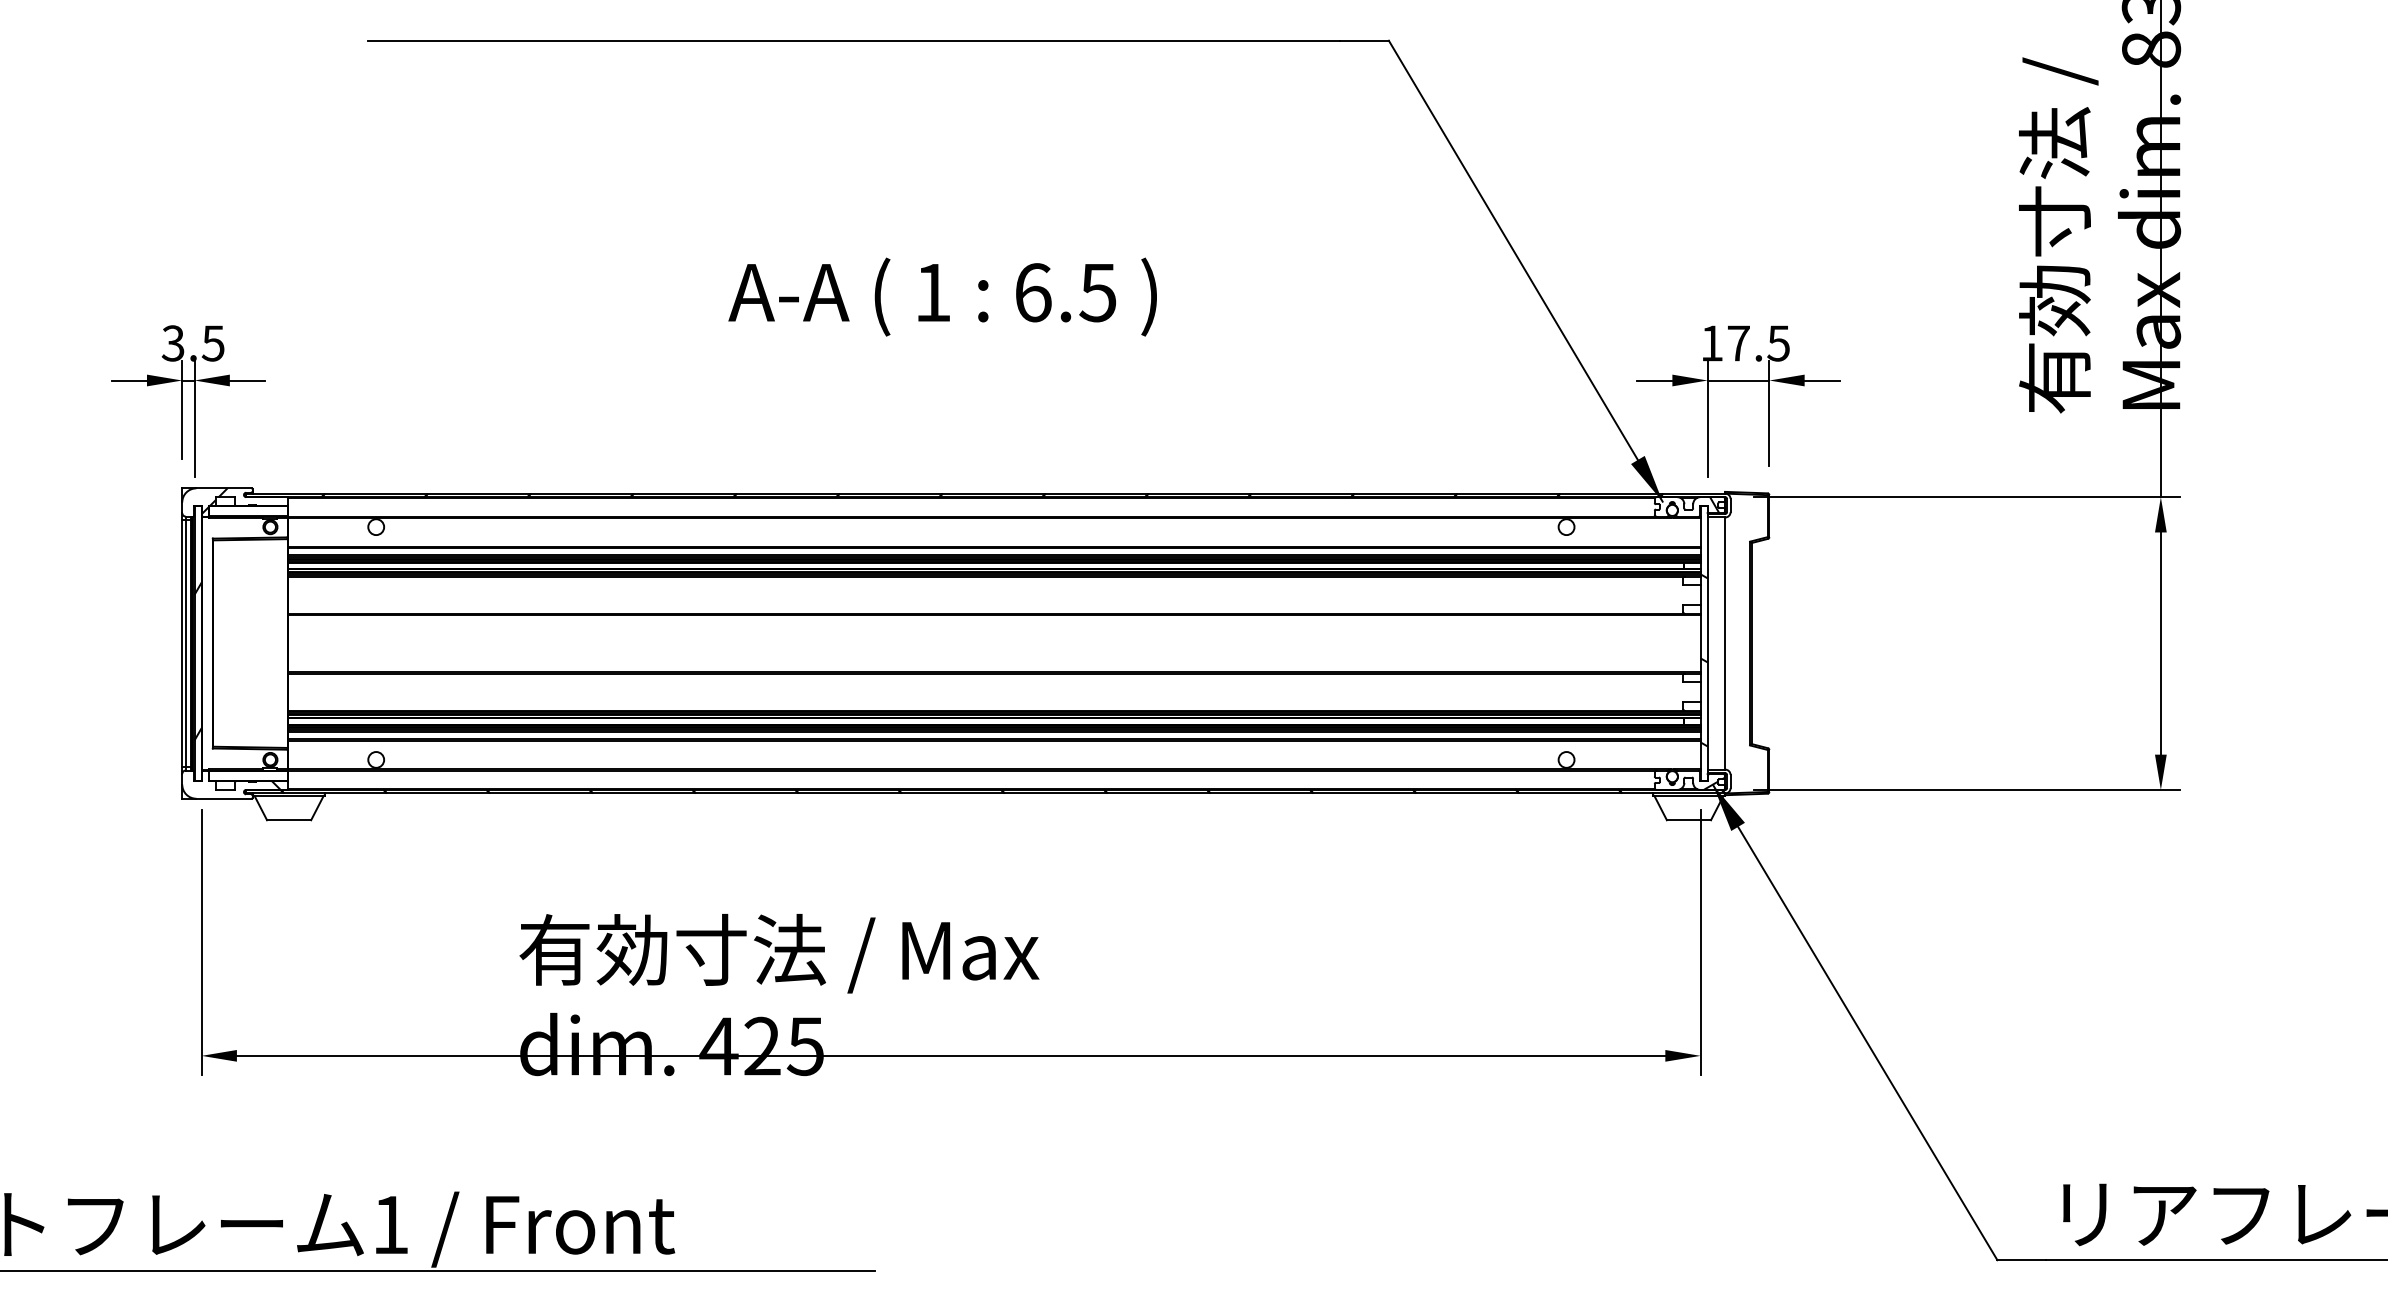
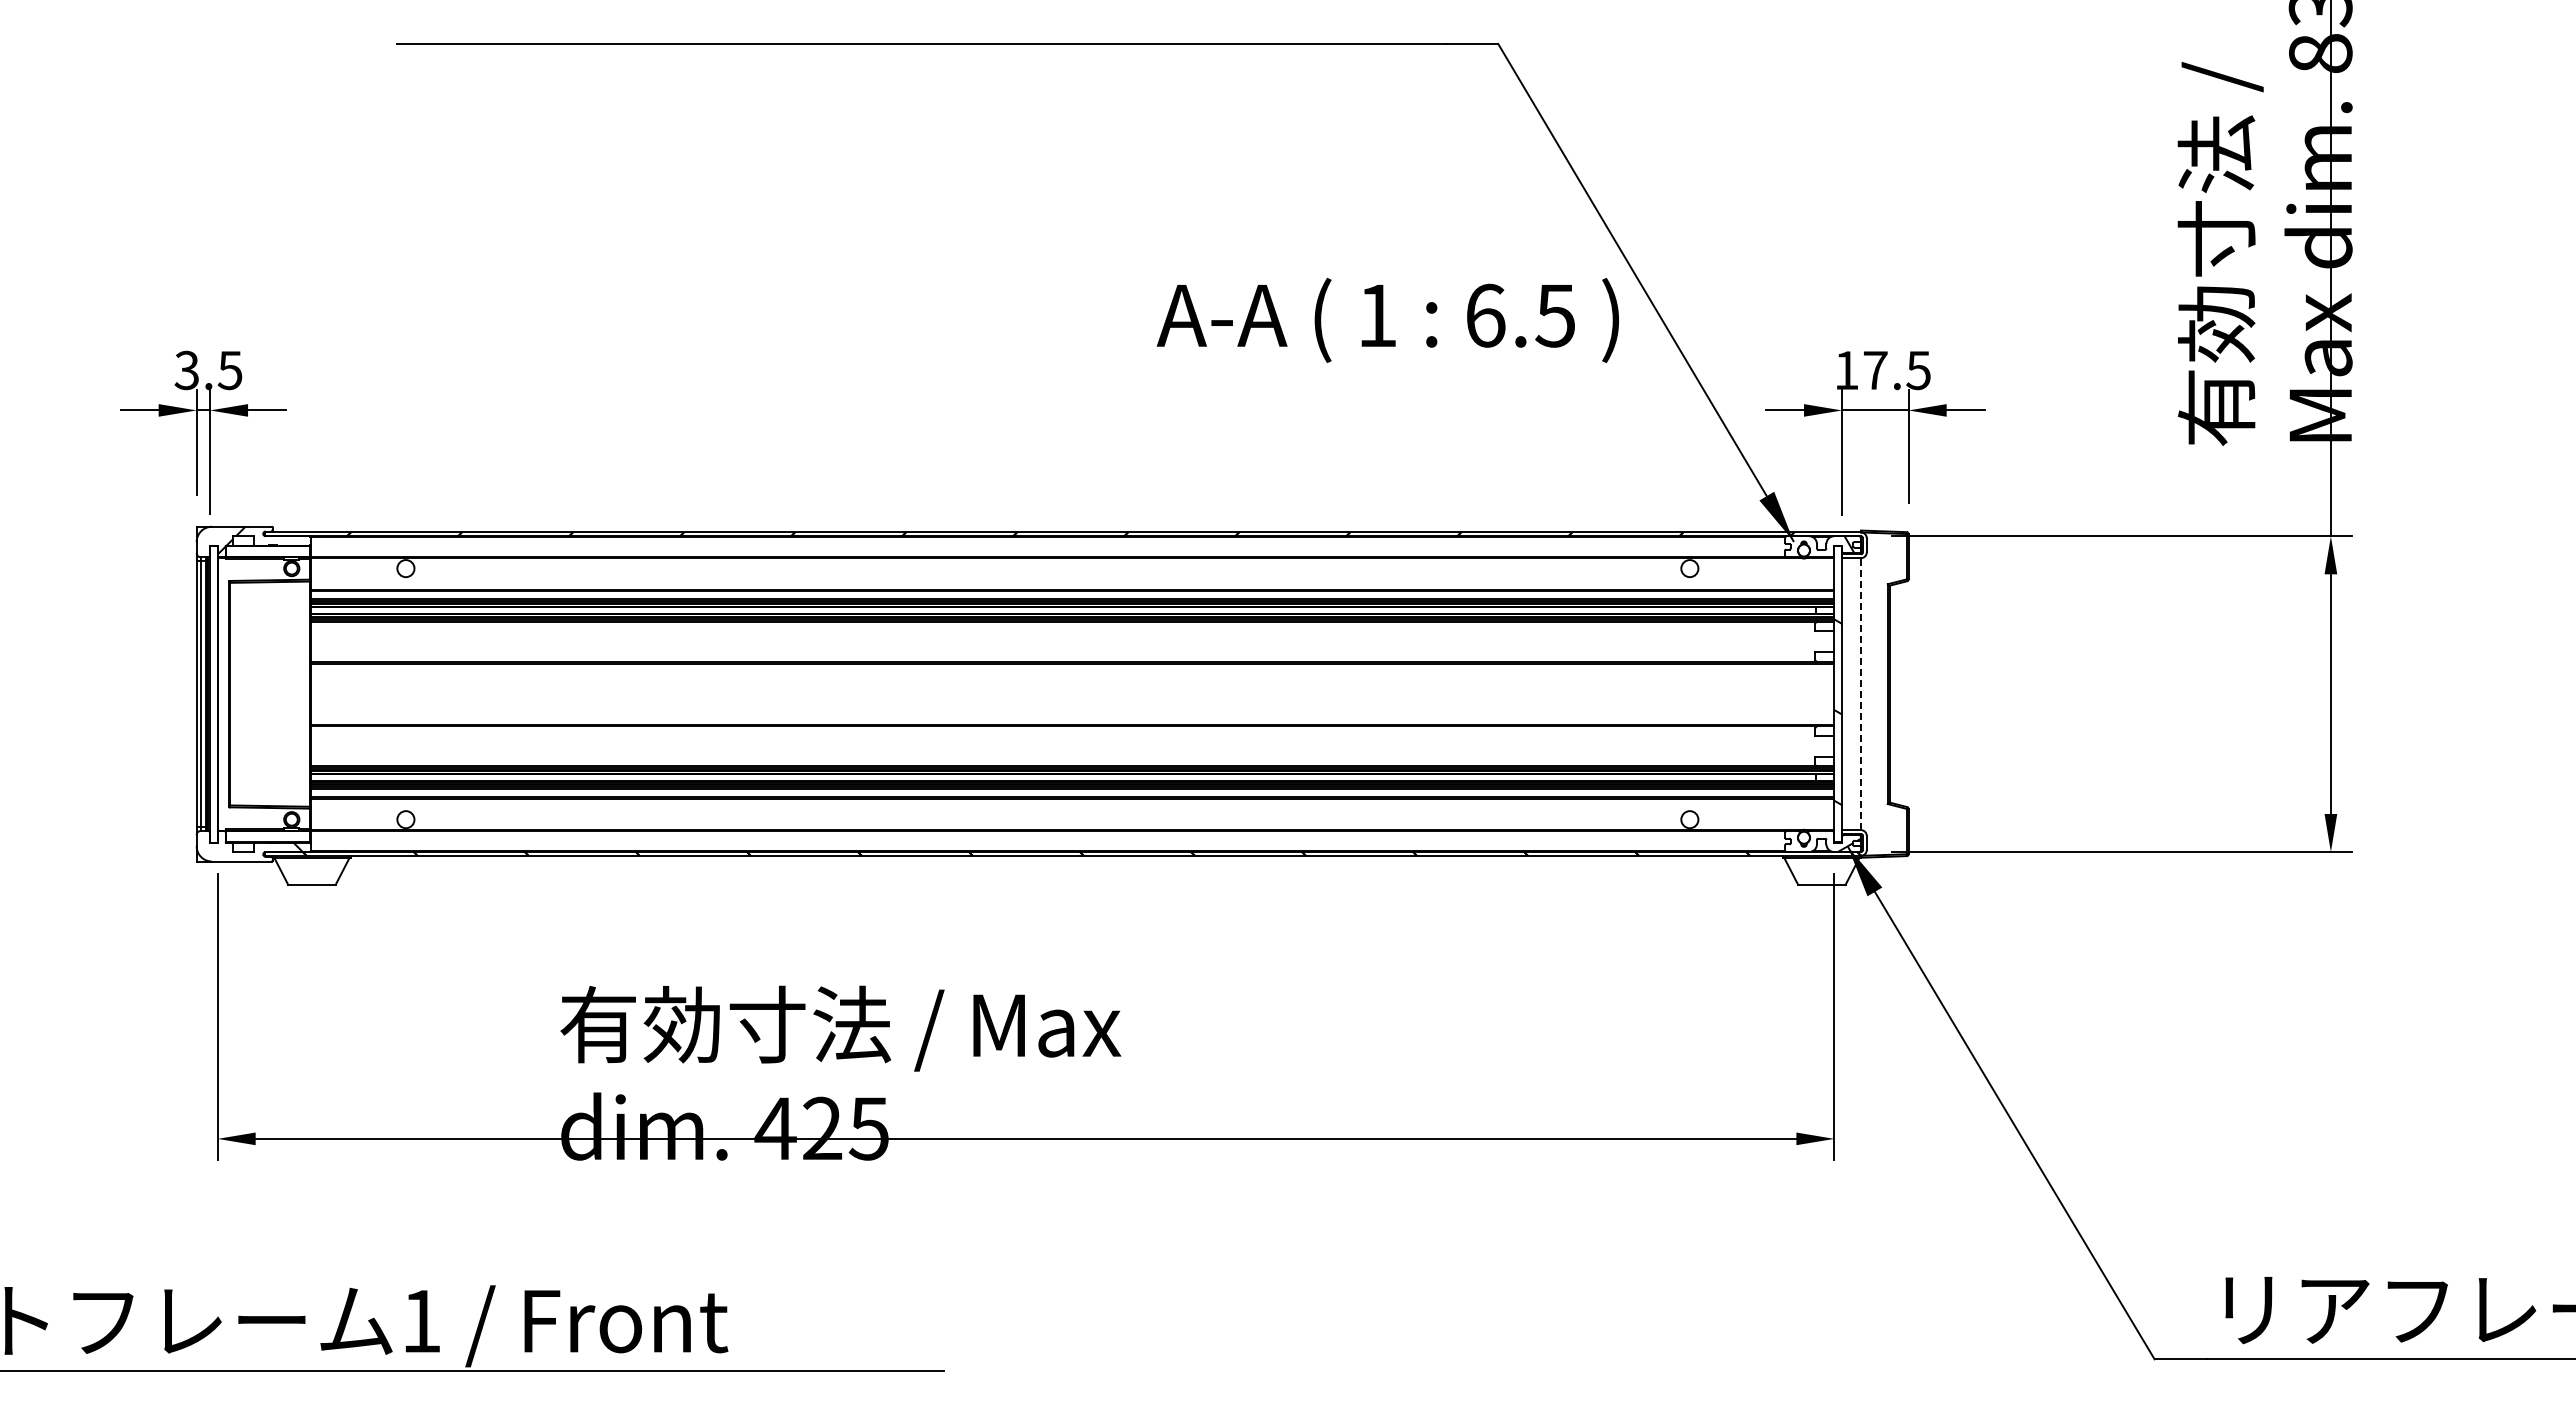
text: (942, 297) -> (1387, 320), moved
line: (1725, 642) -> (1861, 693), solid -> dashed
hatch: (197, 661) -> (213, 713), removed

